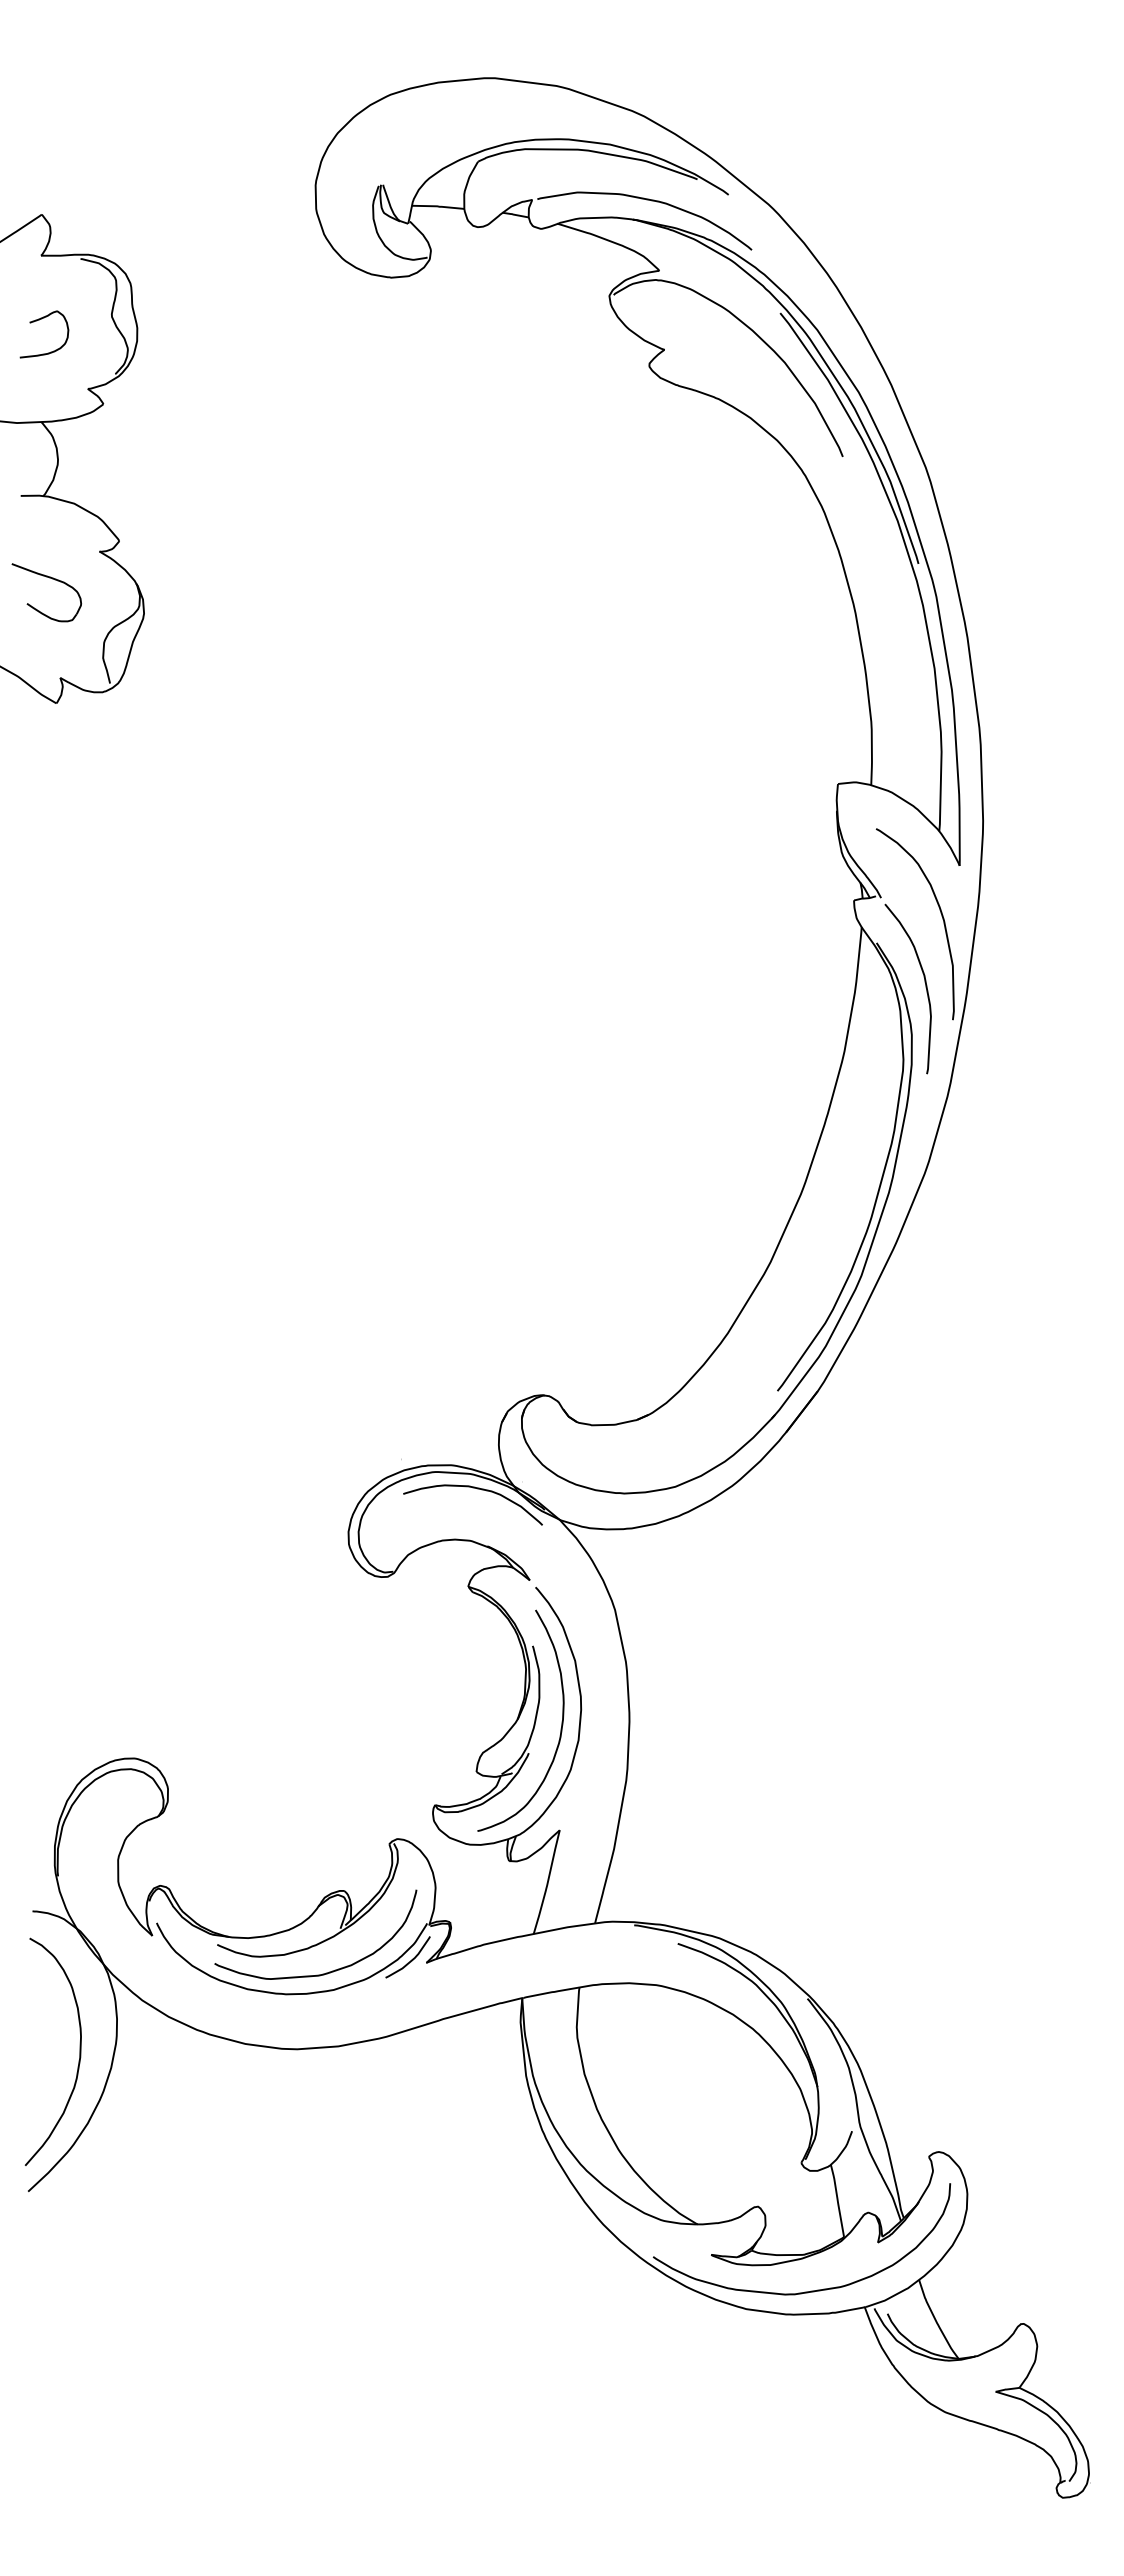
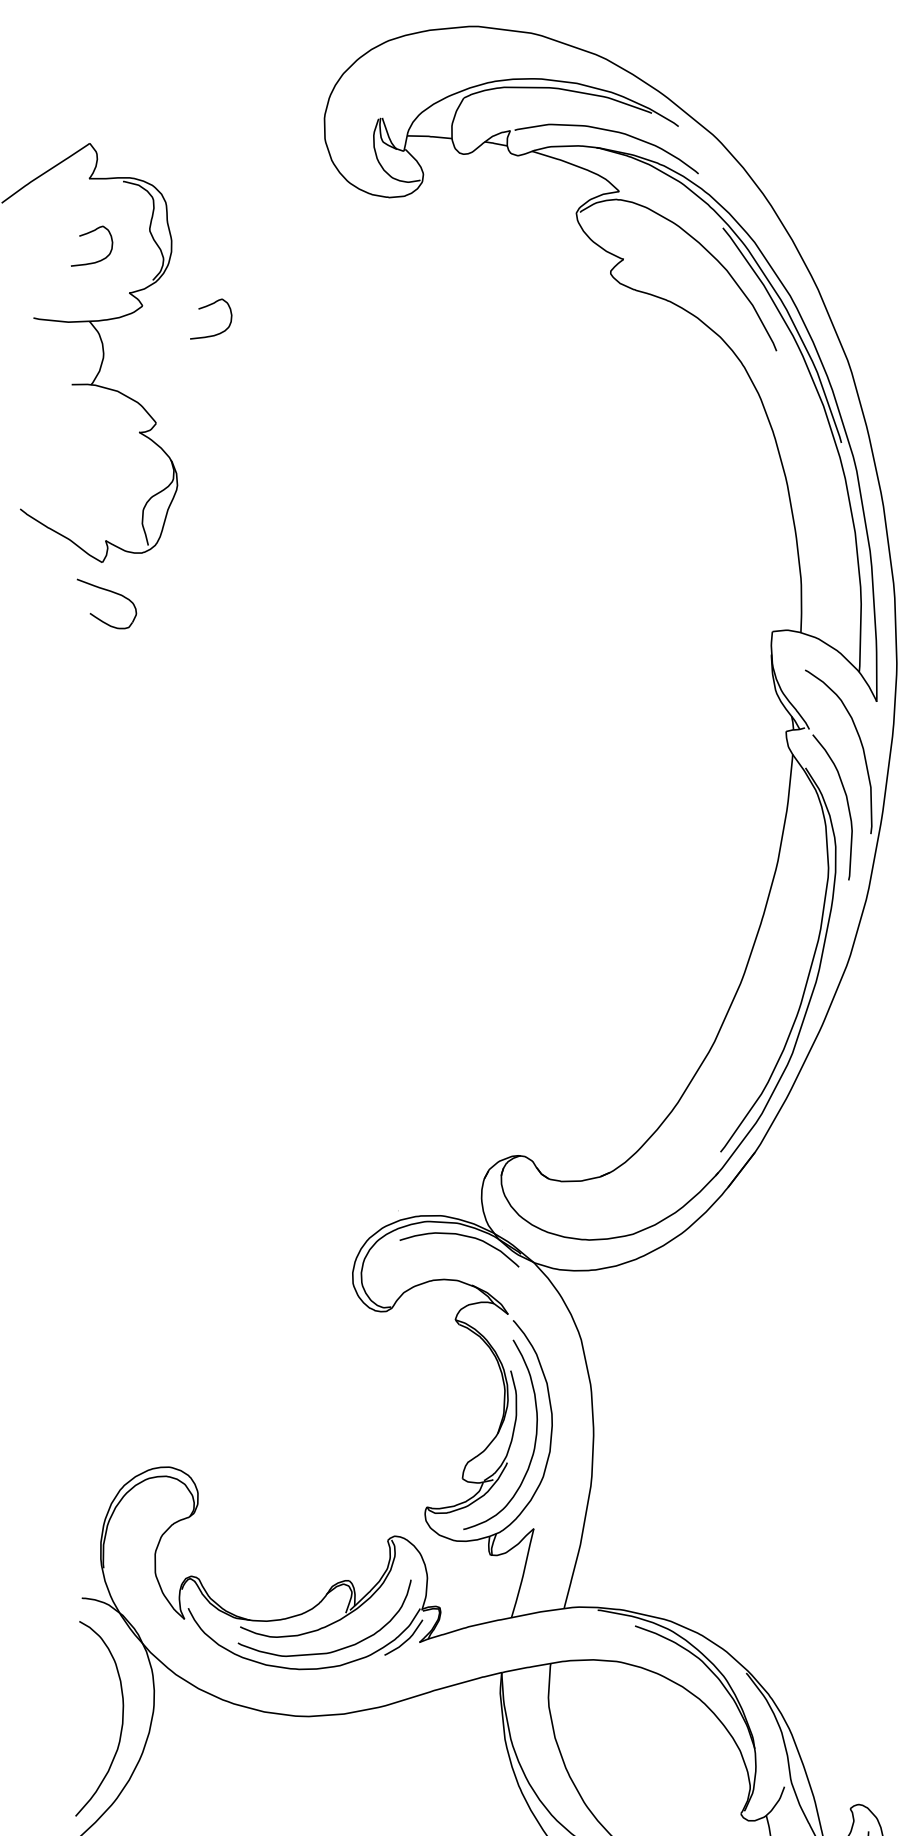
curve: (178, 405) -> (206, 307), added
part: (49, 578) -> (109, 591), moved

